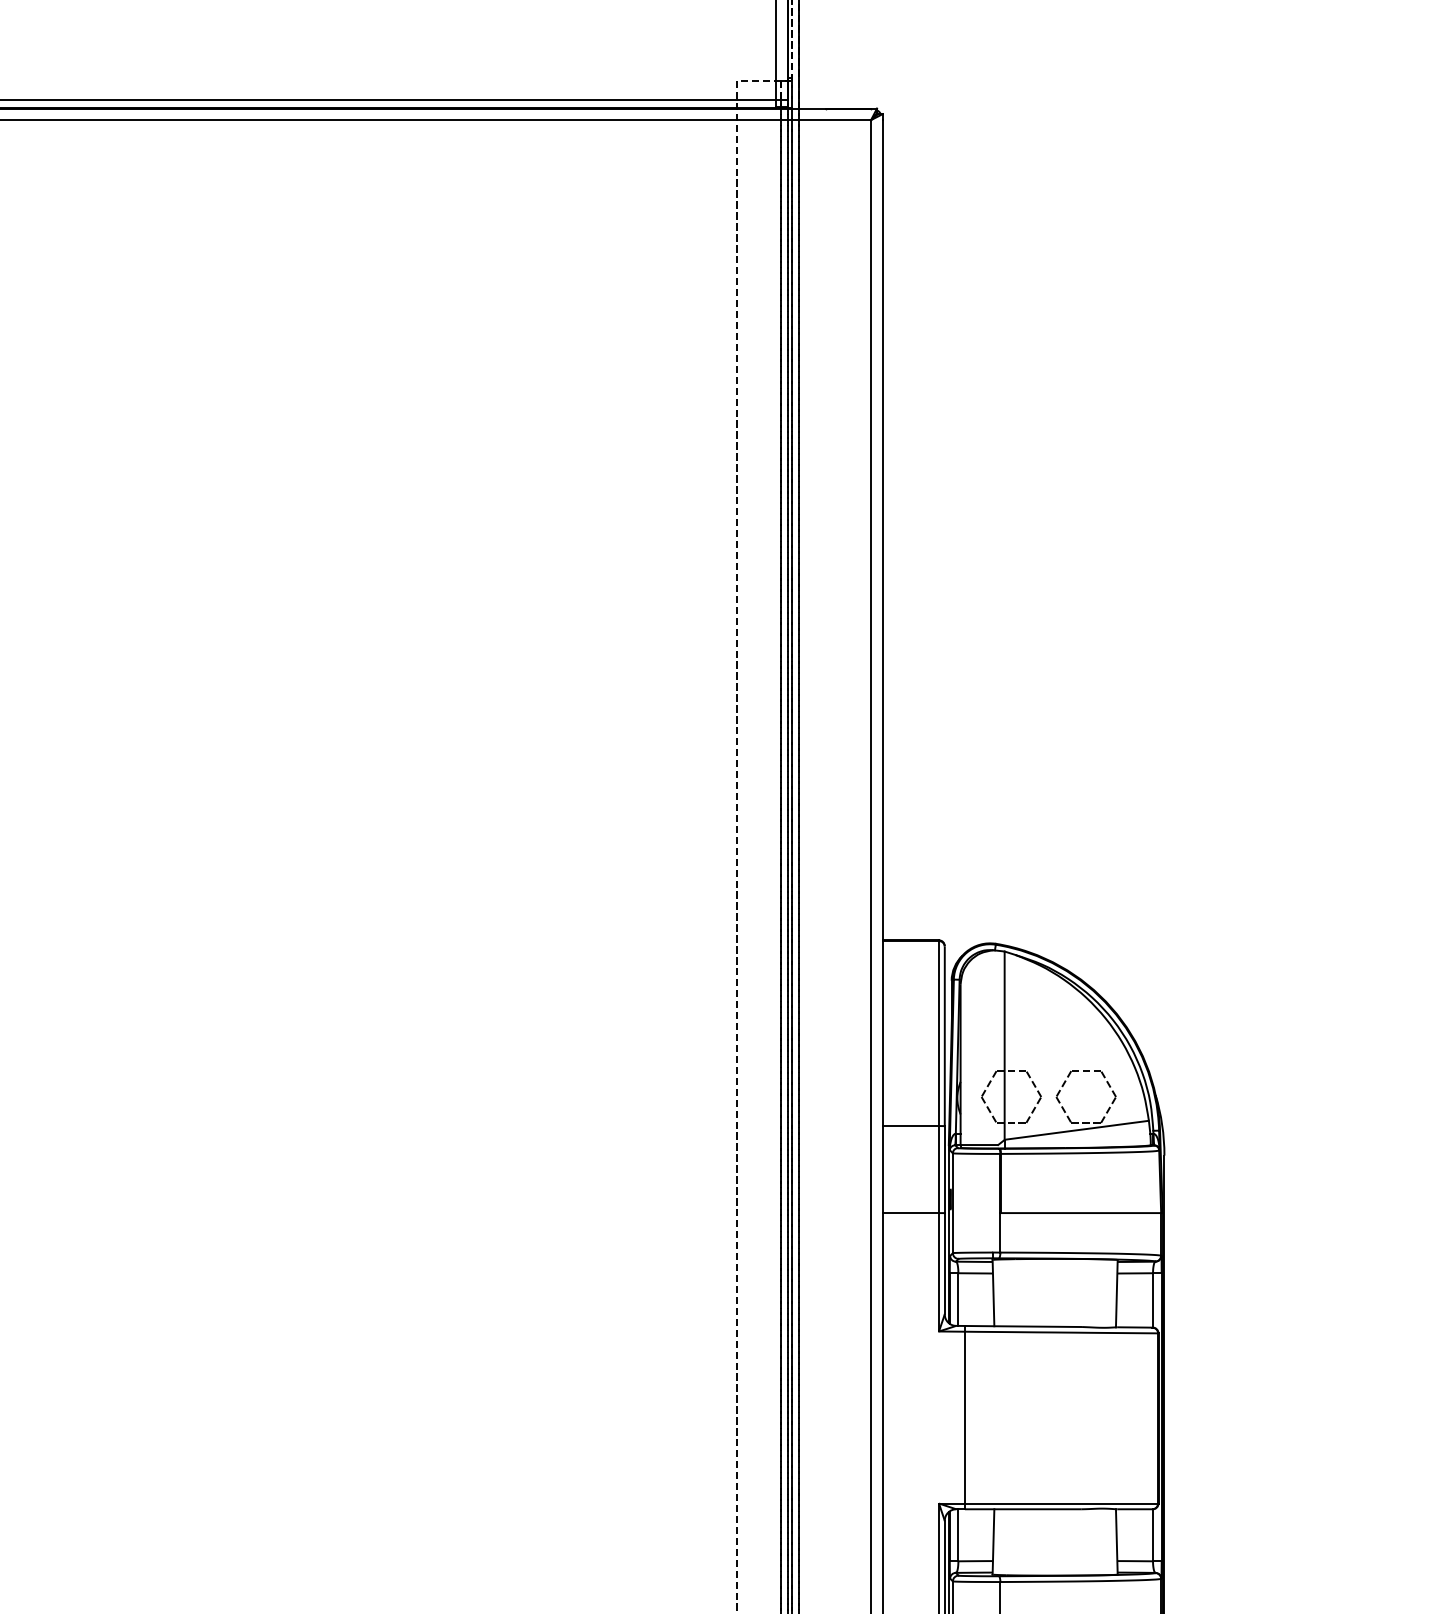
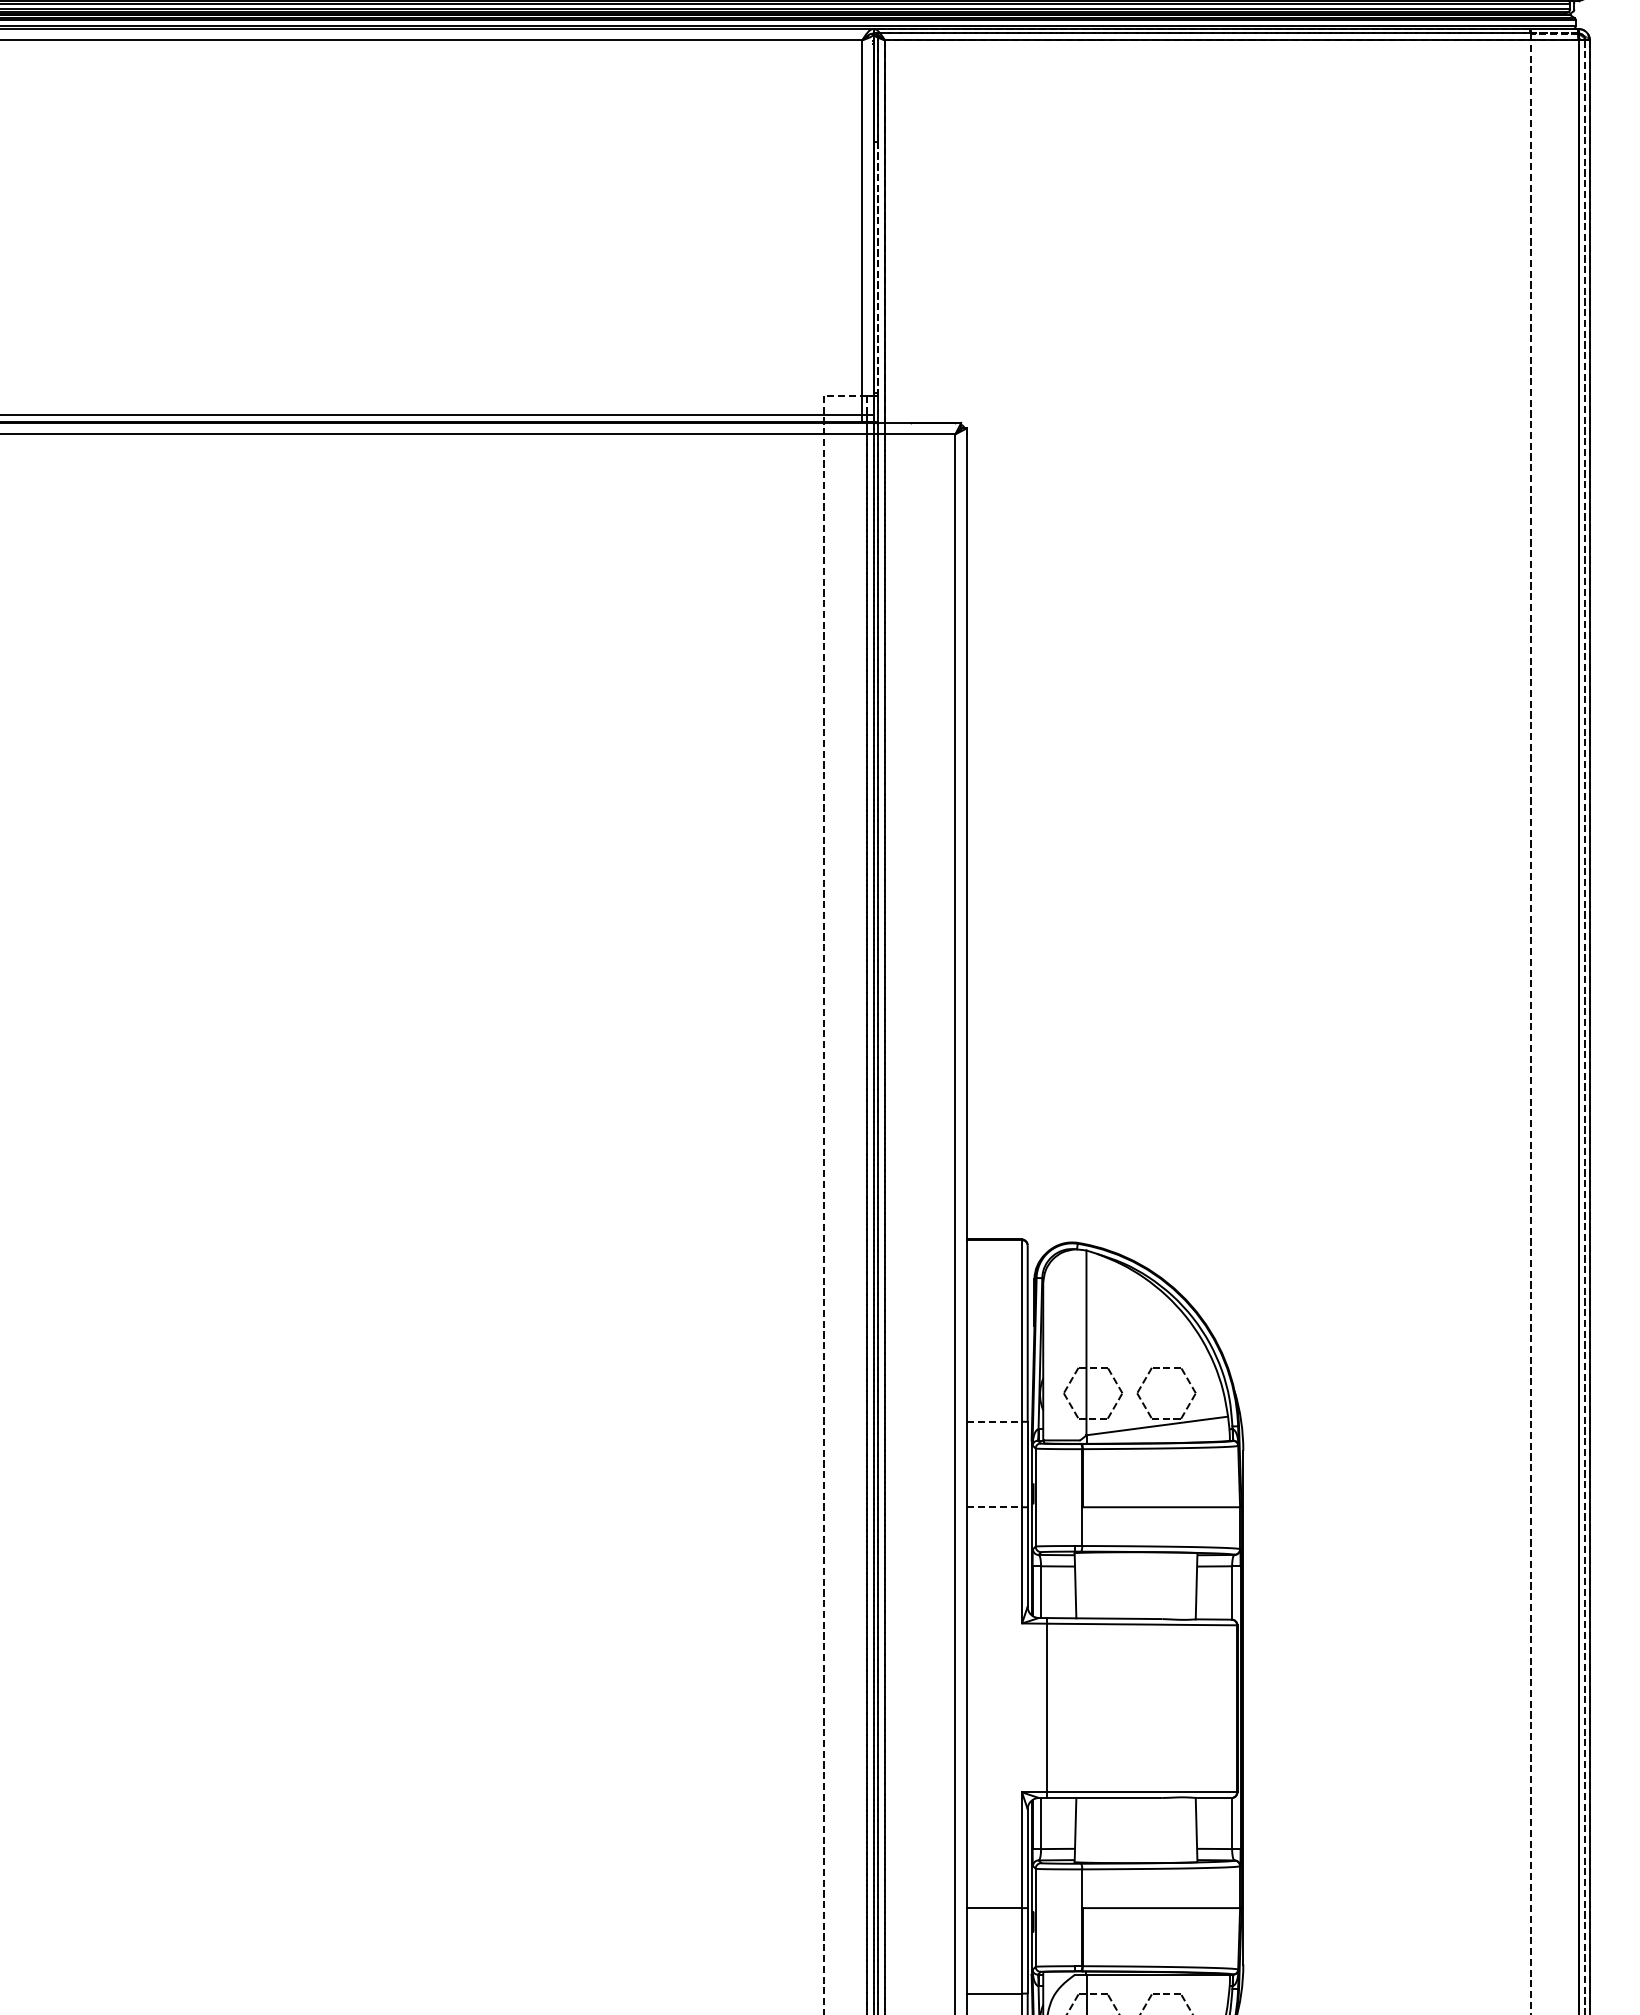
line: (910, 1125) -> (994, 1421), solid -> dashed
line: (910, 1213) -> (994, 1507), solid -> dashed

